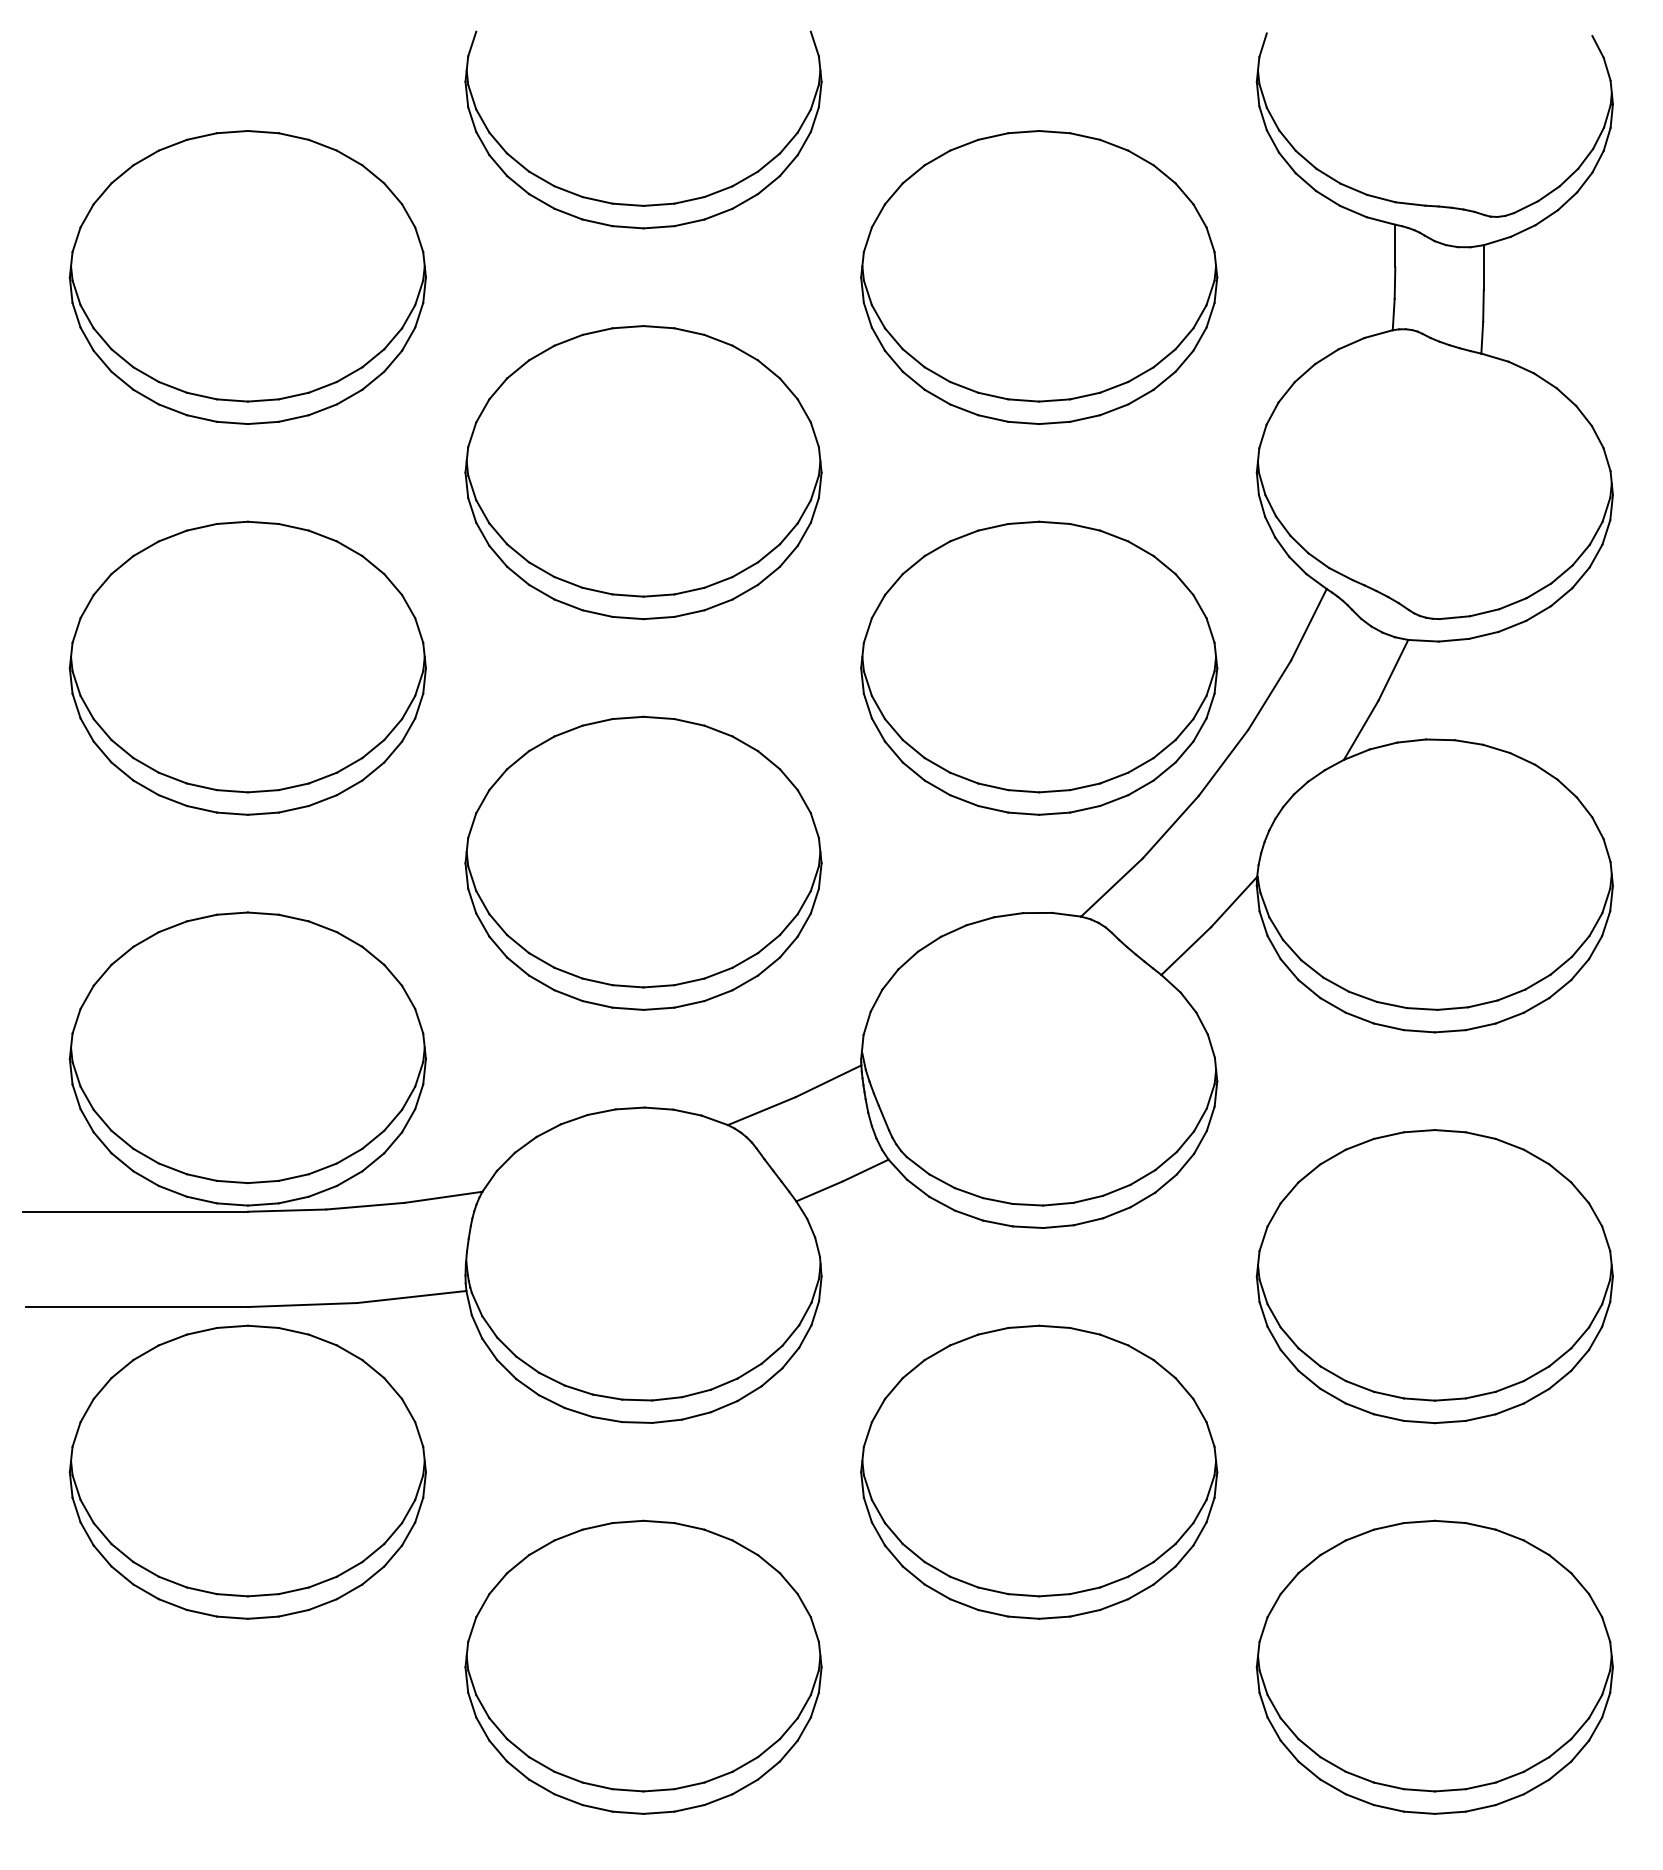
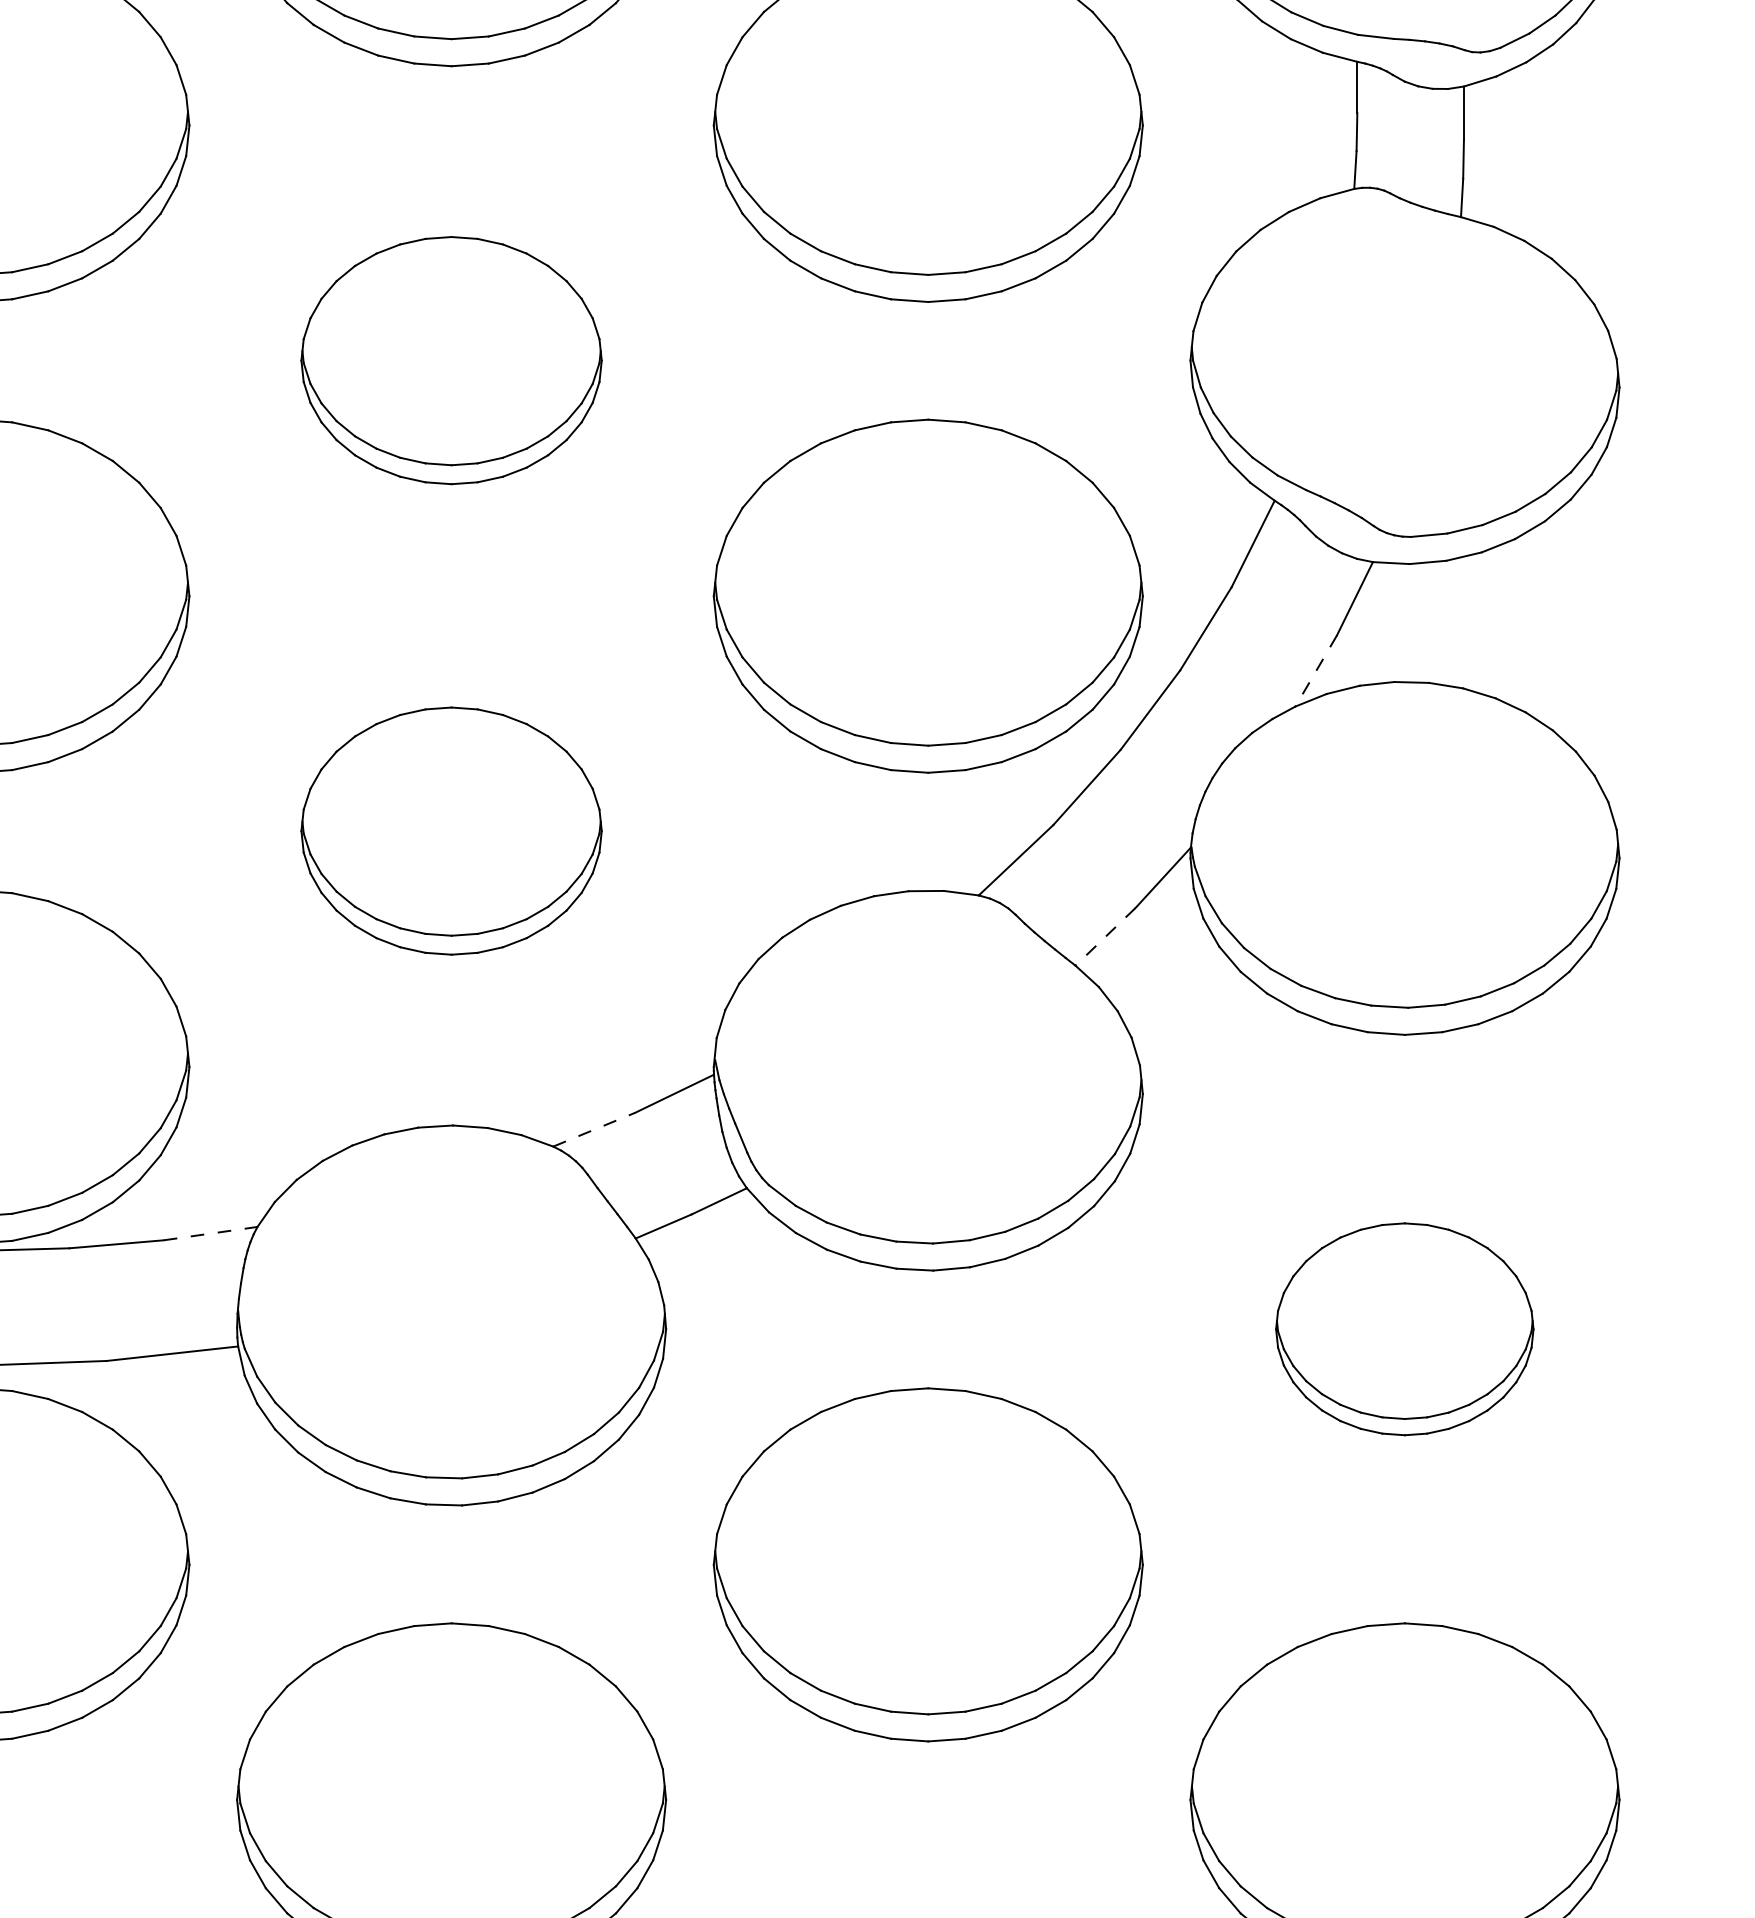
part: (643, 472) -> (451, 360), size x0.7
line: (1360, 730) -> (1315, 671), solid -> dashed
part: (643, 862) -> (451, 830), size x0.7
line: (1186, 951) -> (1105, 937), solid -> dashed
line: (761, 1111) -> (593, 1130), solid -> dashed
line: (444, 1197) -> (211, 1233), solid -> dashed
part: (1434, 1276) -> (1404, 1329), size x0.6

